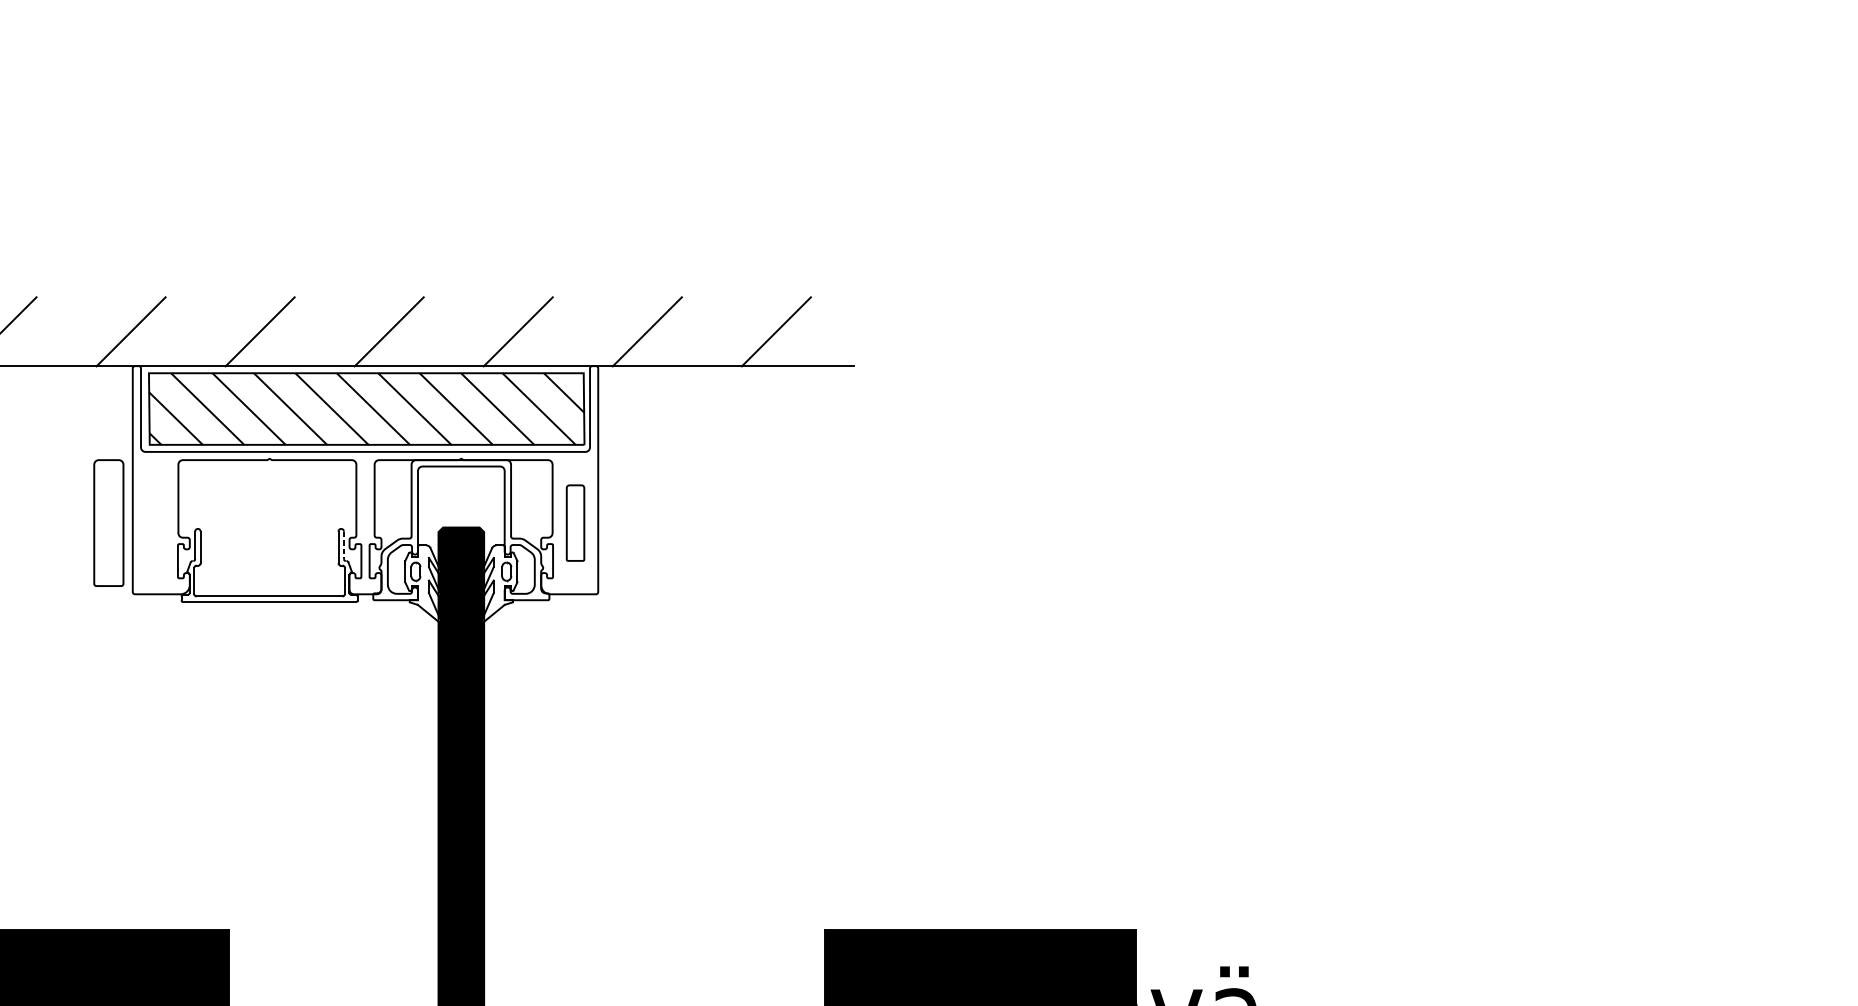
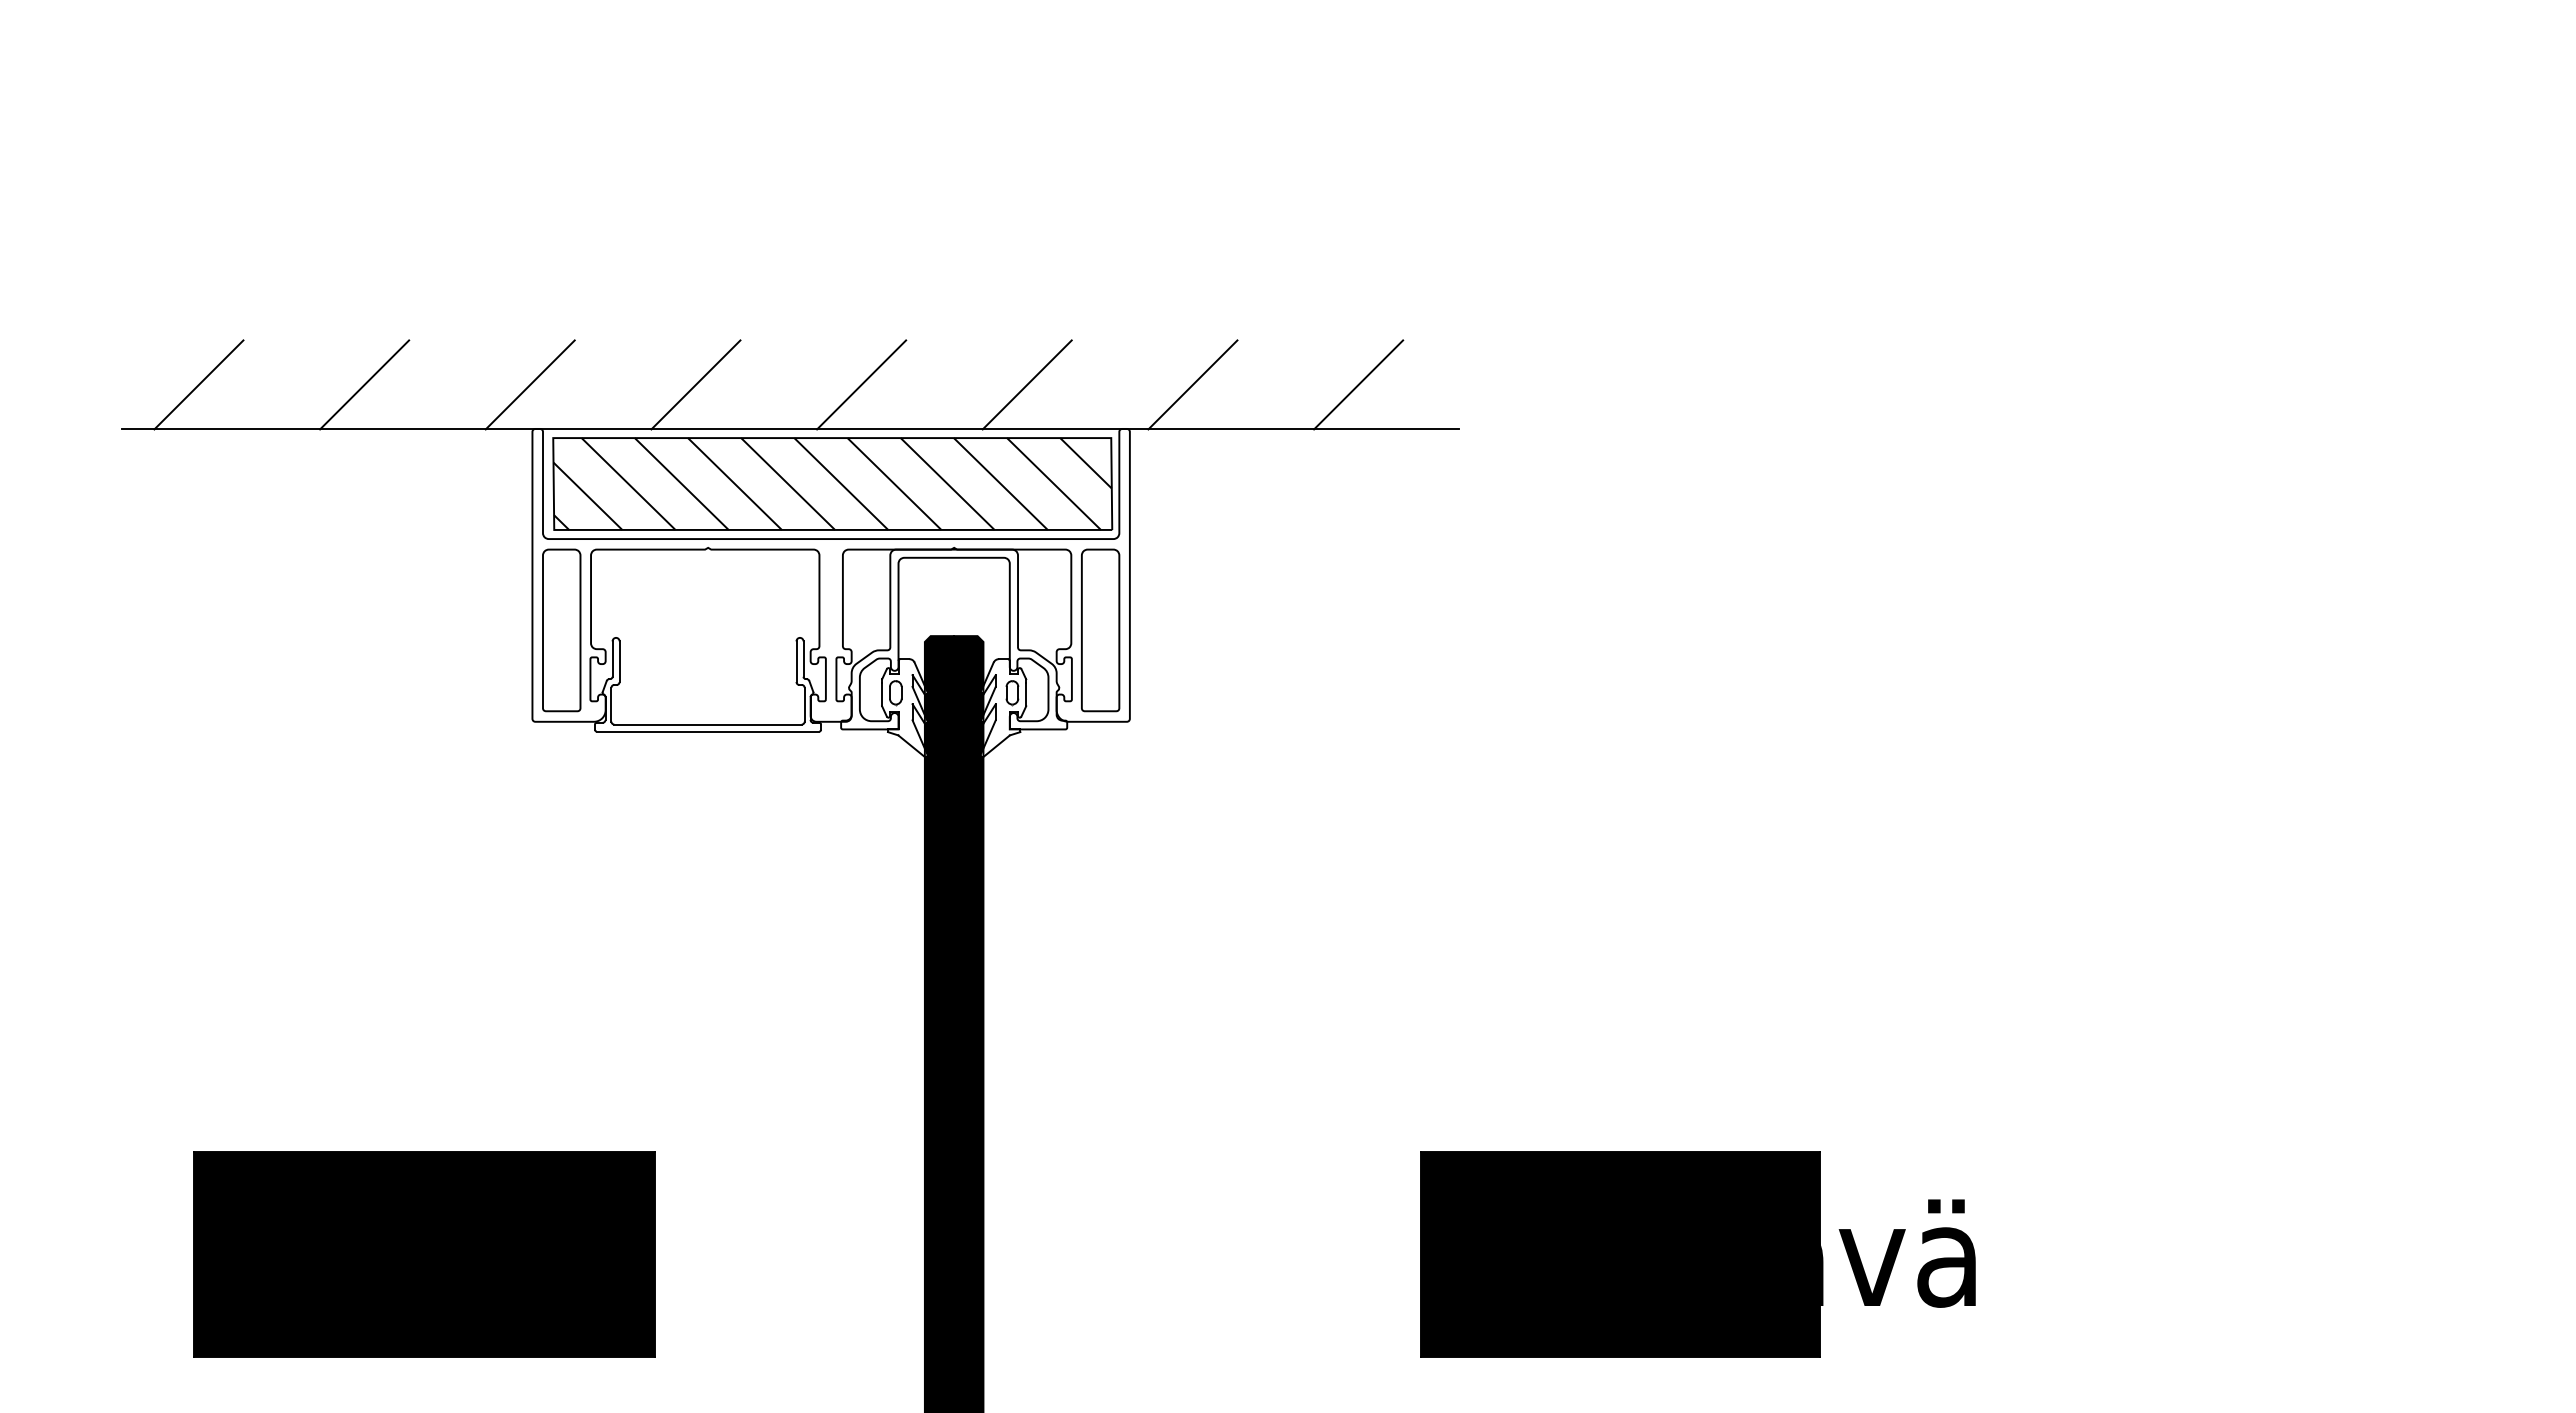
part: (108, 523) -> (561, 630), moved
part: (575, 523) -> (1100, 630), size x1.67
line: (343, 545) -> (803, 659), dashed -> solid

